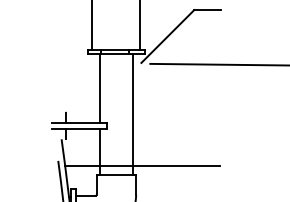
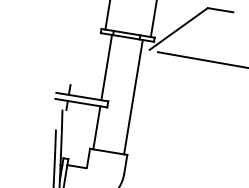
line: (142, 165) -> (134, 146), removed

